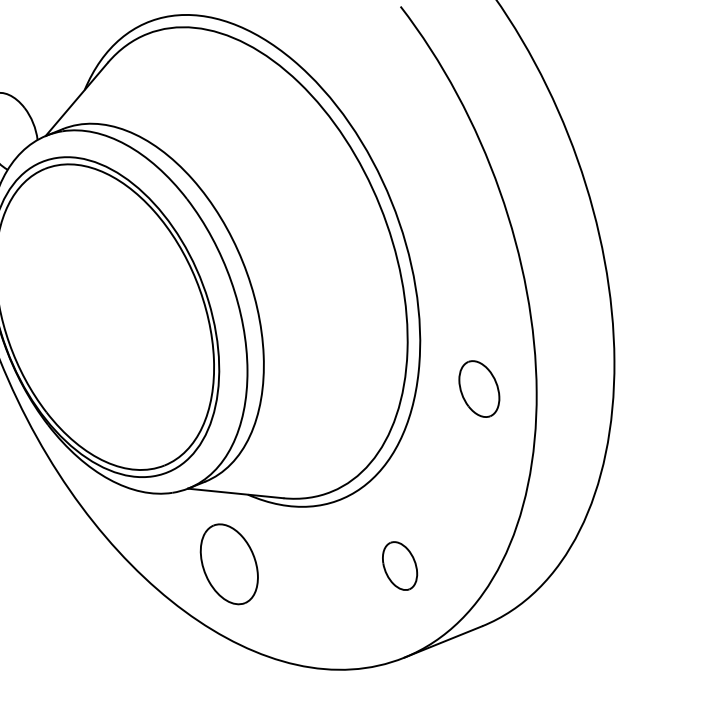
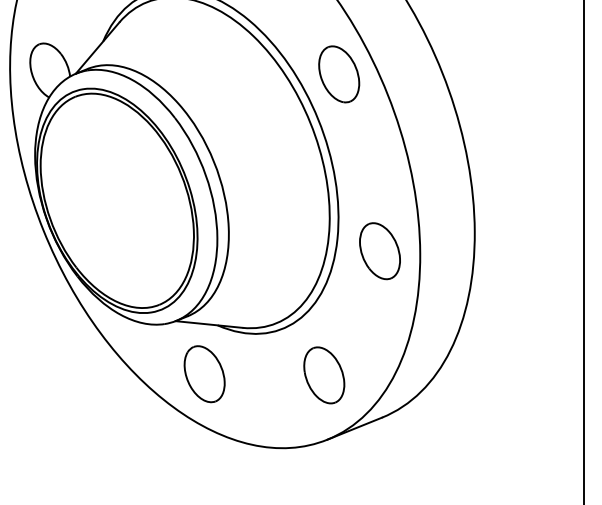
part: (421, 137) -> (339, 74), added
part: (478, 389) -> (379, 251), size x1.43
part: (400, 566) -> (324, 375), size x1.67

